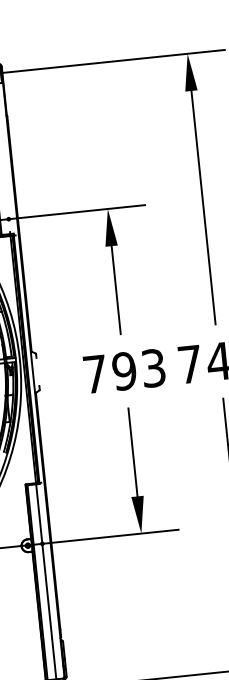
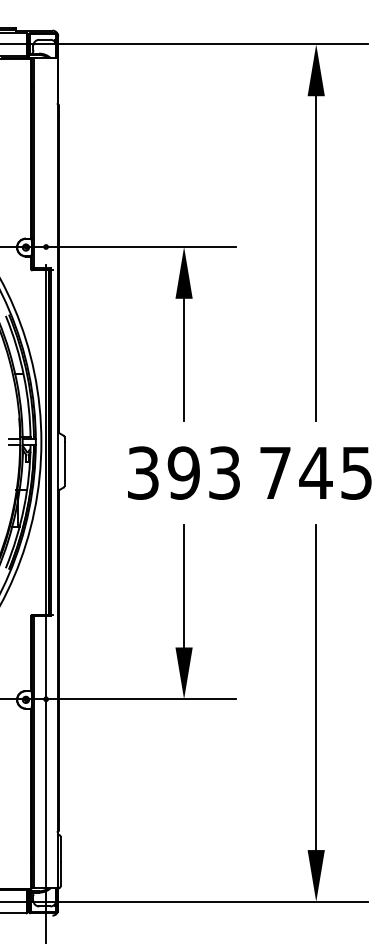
line: (37, 371) -> (64, 461), added
text: (95, 373) -> (143, 472), 793 -> 393

